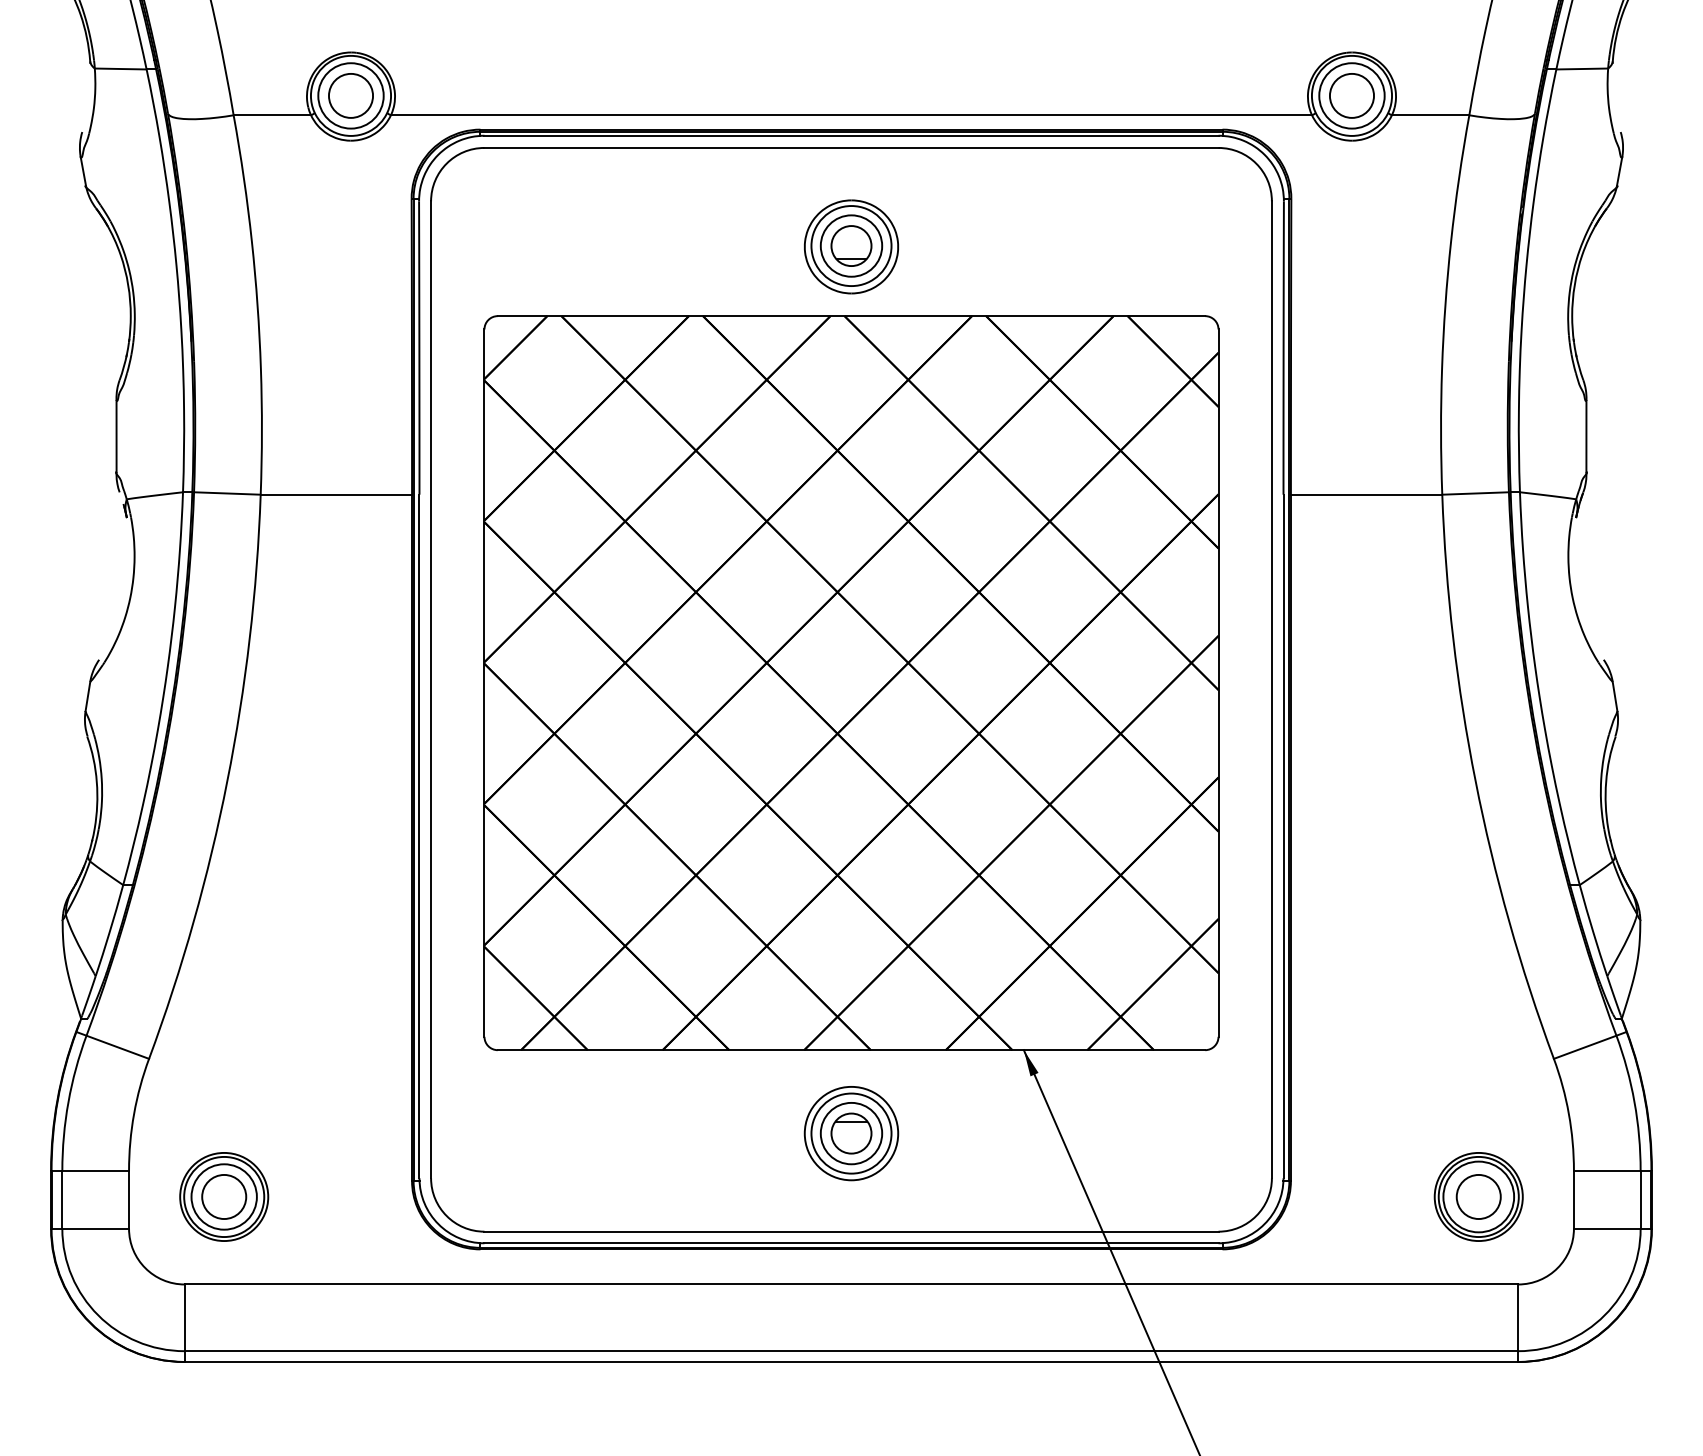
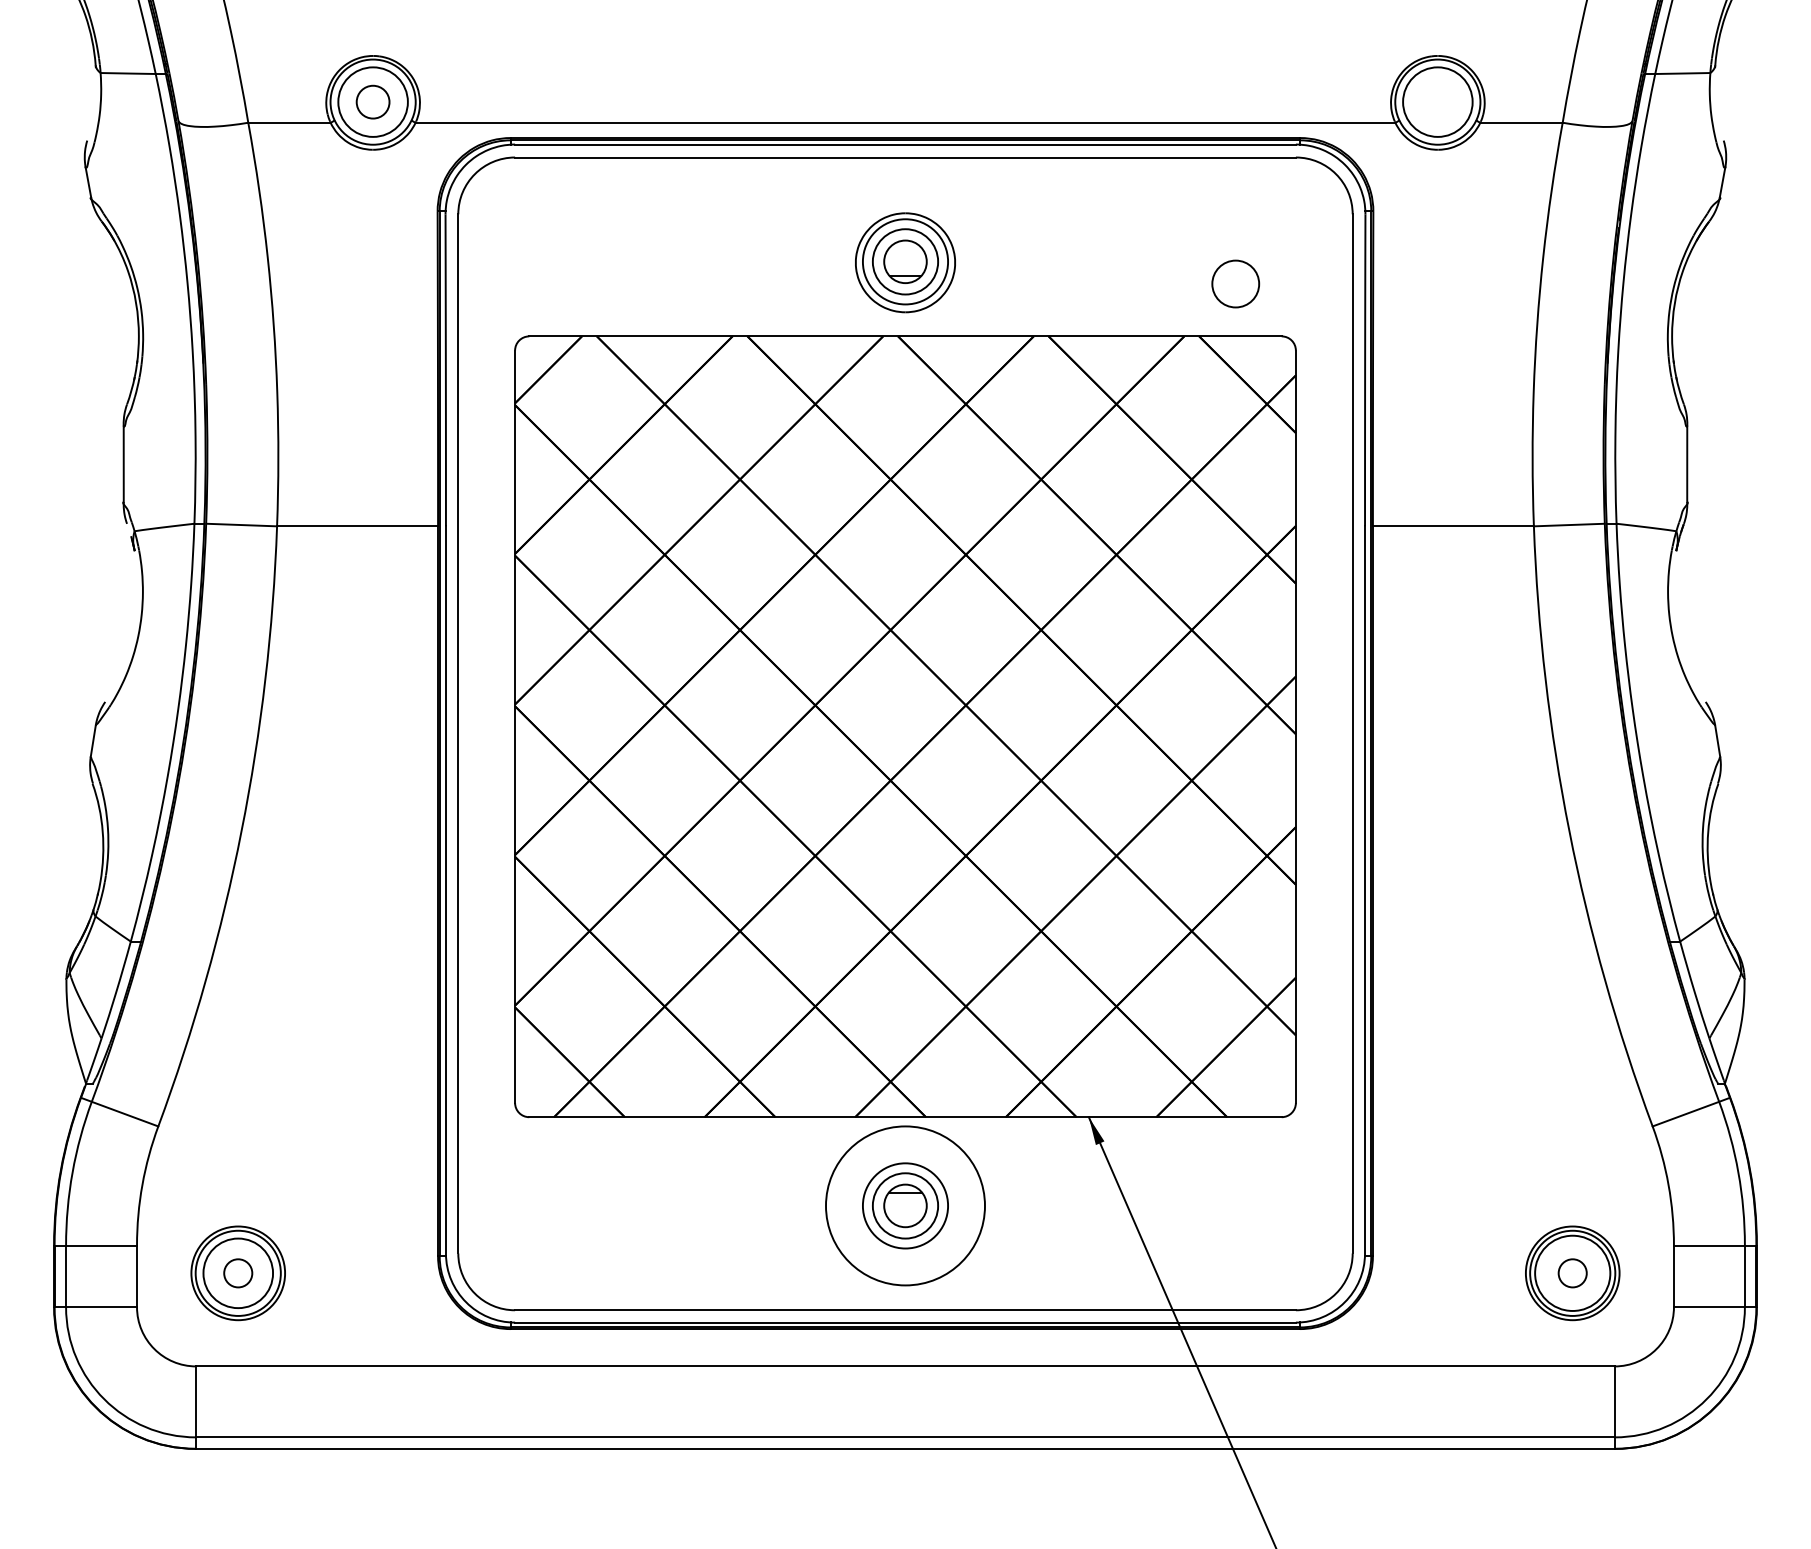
circle: (350, 95) -> (372, 101), size x0.7
circle: (1351, 95) -> (1235, 283), moved
circle: (851, 1133) -> (905, 1205), size x1.6
circle: (224, 1196) -> (238, 1272), size x0.6
circle: (1478, 1196) -> (1572, 1272), size x0.6

